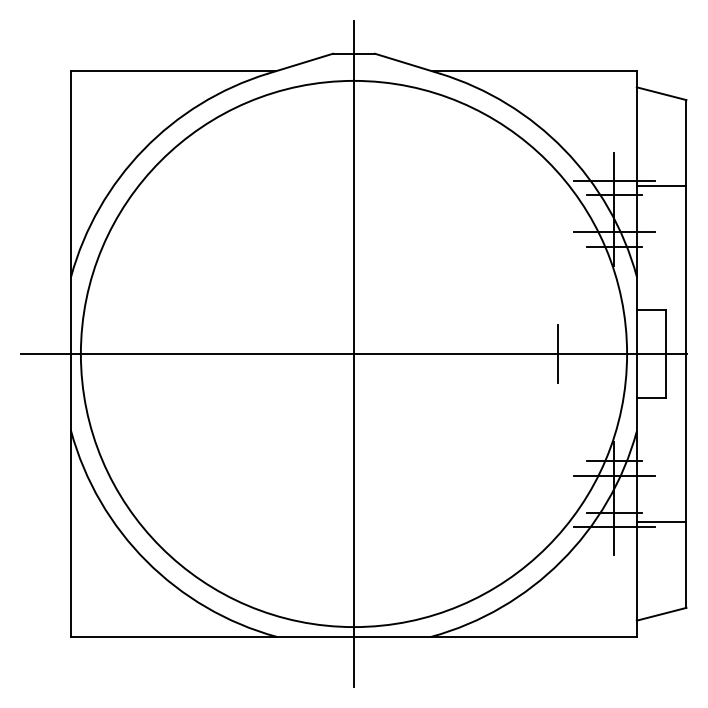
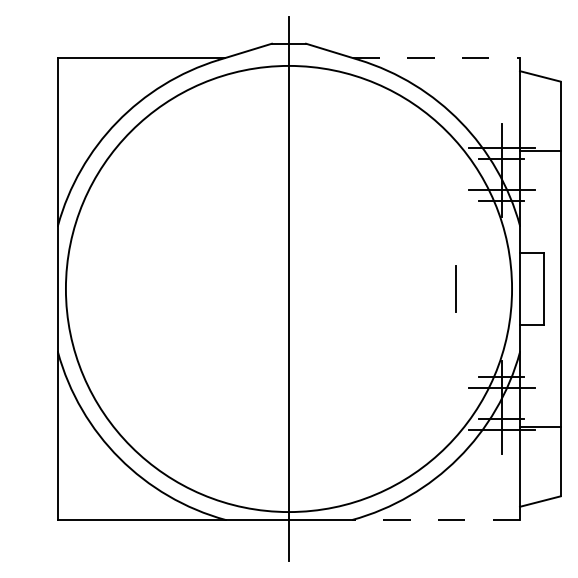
line: (534, 71) -> (436, 58), solid -> dashed
line: (353, 354) -> (288, 289), removed
line: (534, 636) -> (436, 519), solid -> dashed

